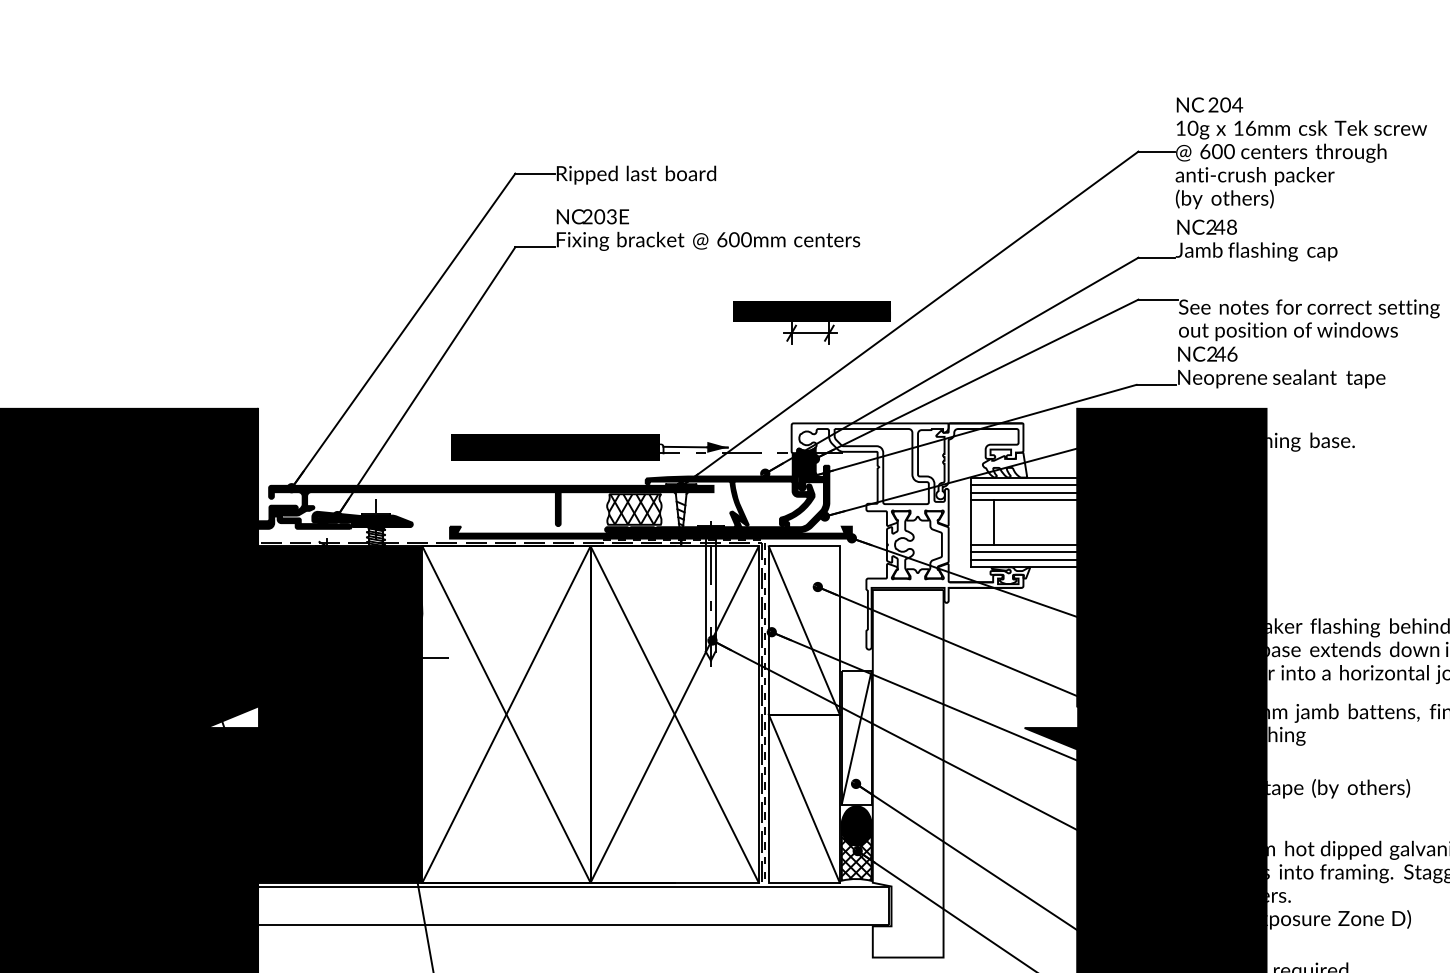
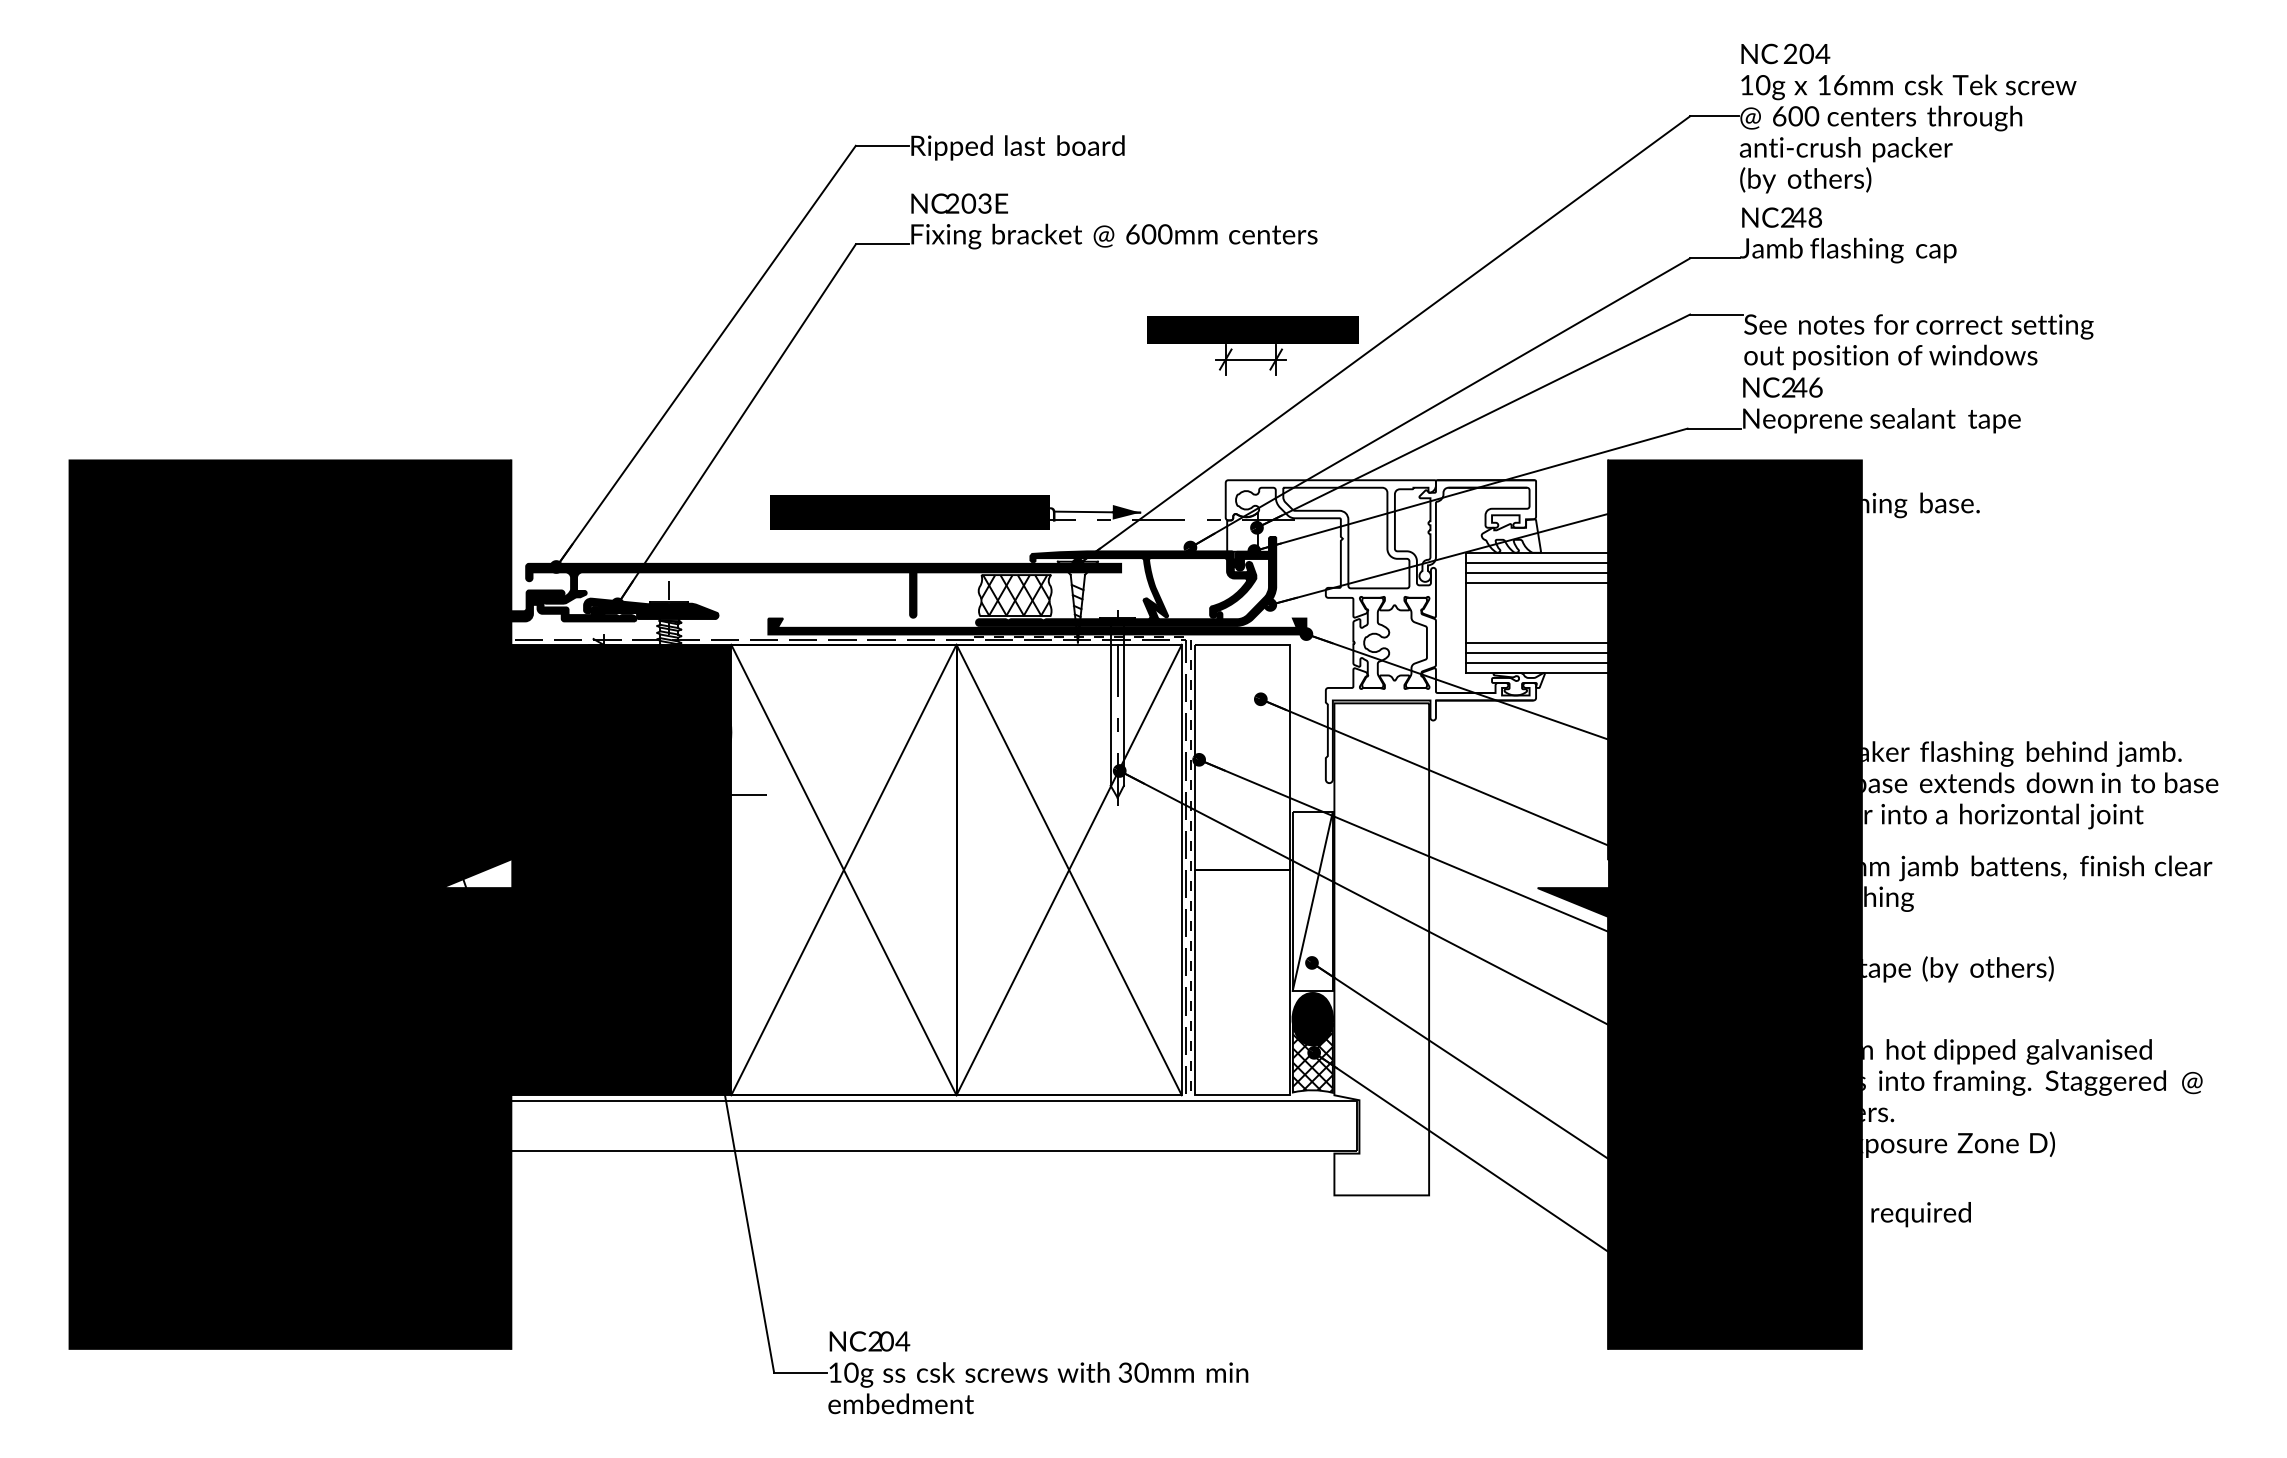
fill: (804, 461) -> (1242, 531), removed
line: (993, 522) -> (1496, 612), removed
line: (804, 630) -> (1242, 757), removed
line: (804, 798) -> (1242, 982), removed

